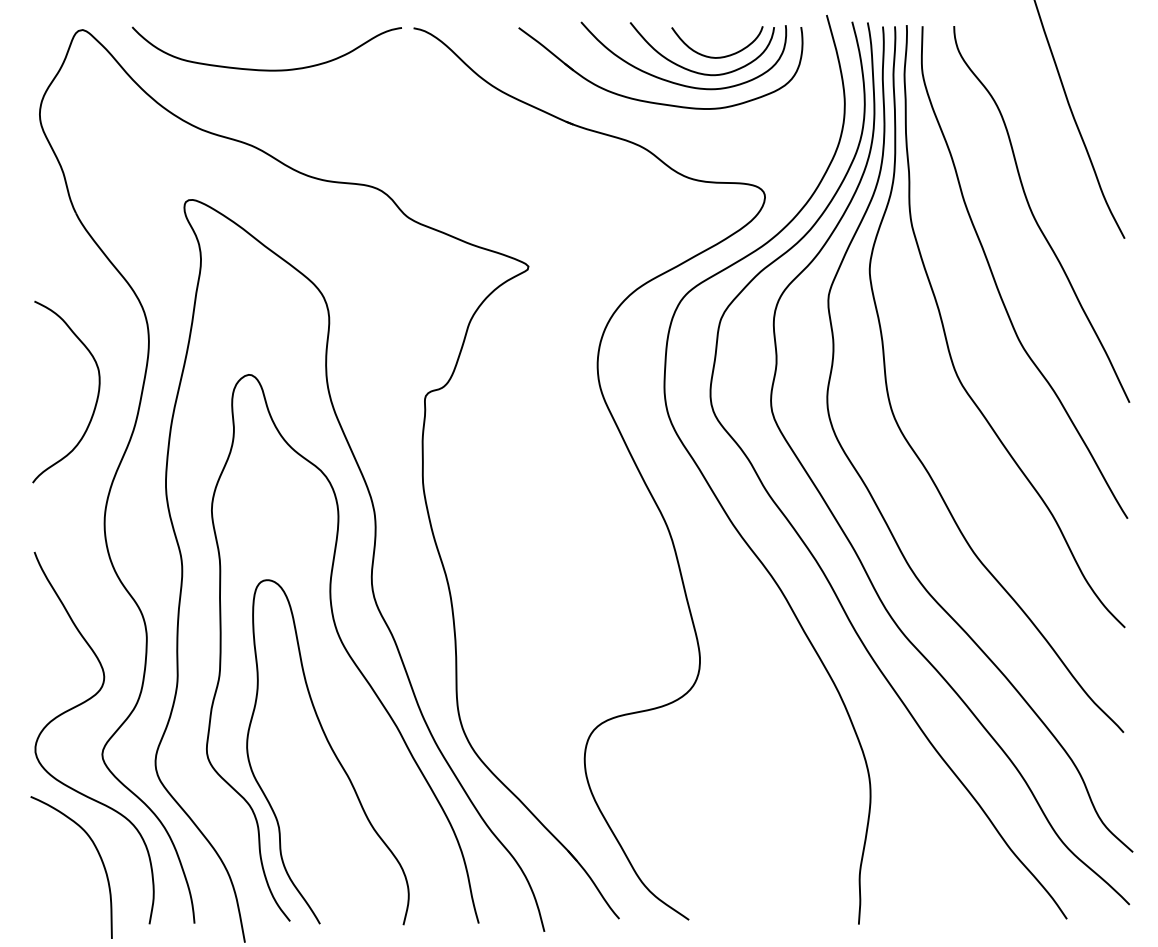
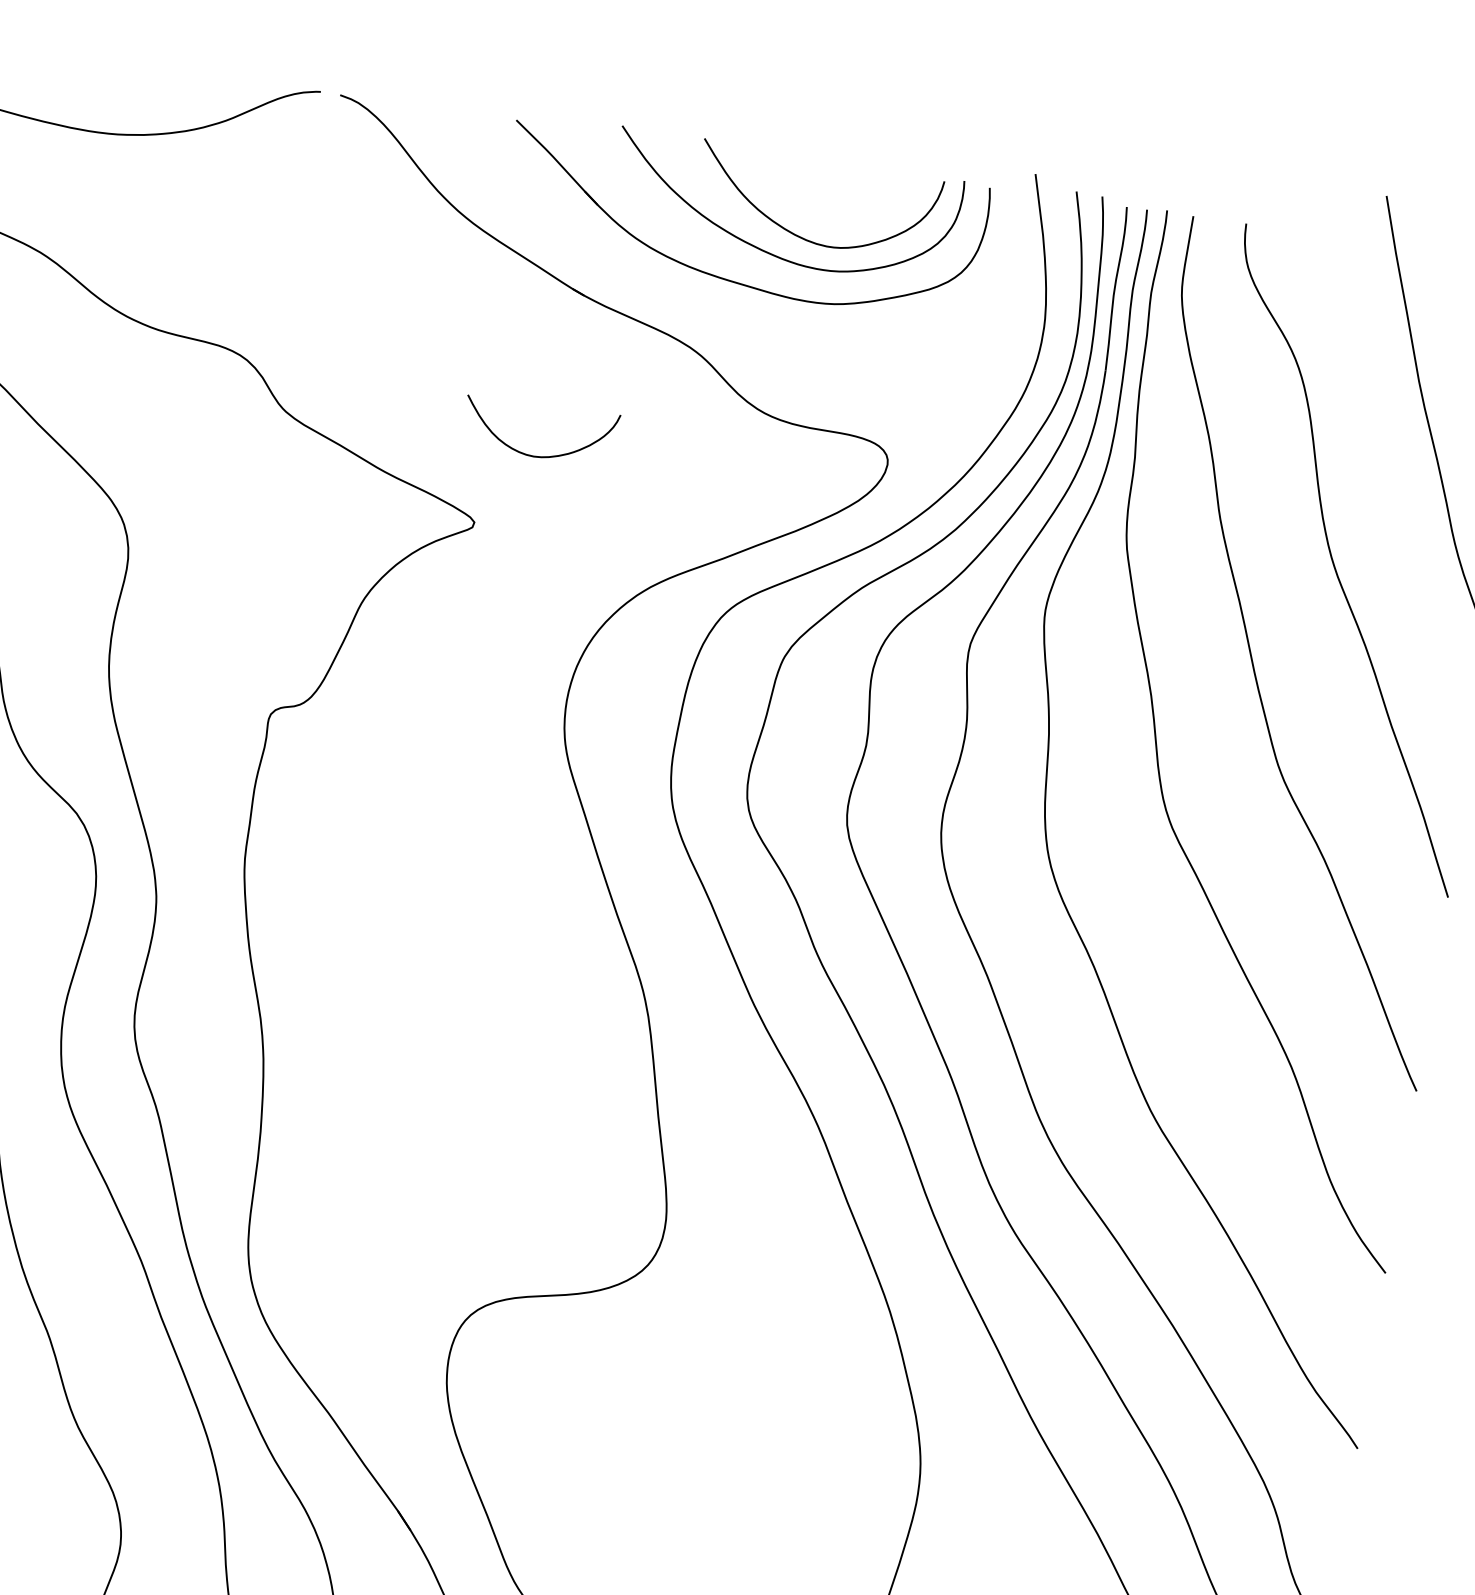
curve: (718, 56) -> (539, 454), moved

